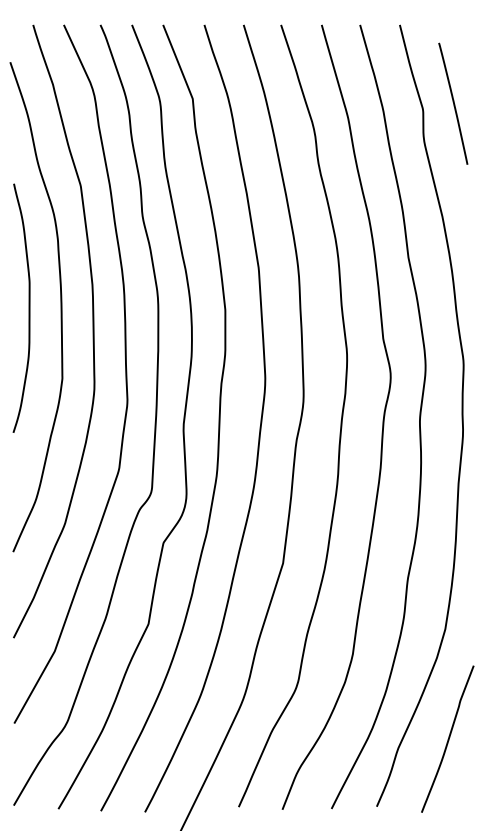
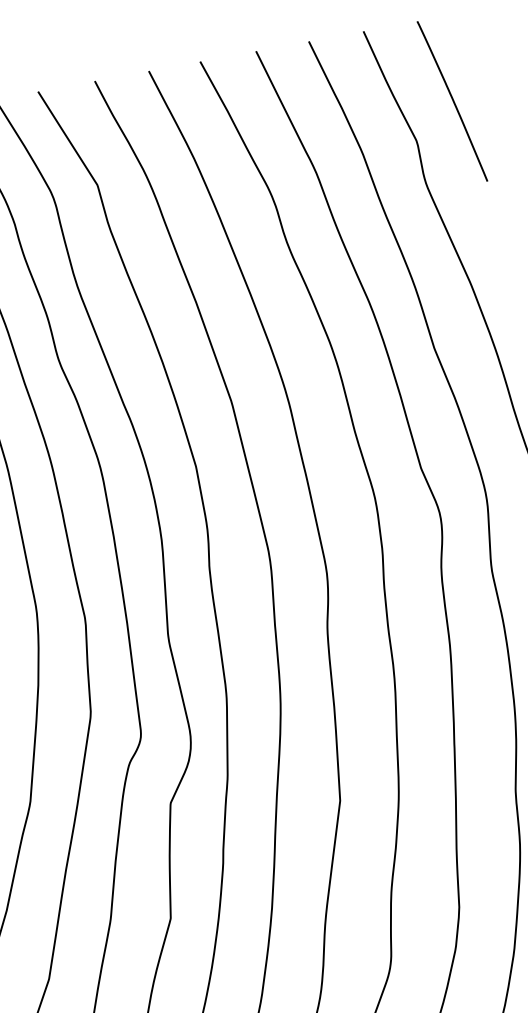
line: (453, 103) -> (452, 100), moved

